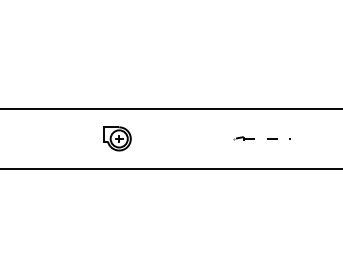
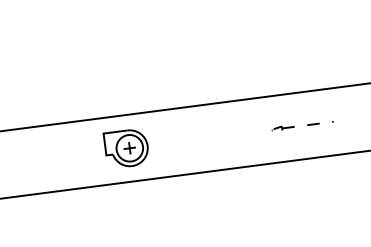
part: (117, 138) -> (127, 148), size x1.4
part: (261, 138) -> (301, 125), moved

